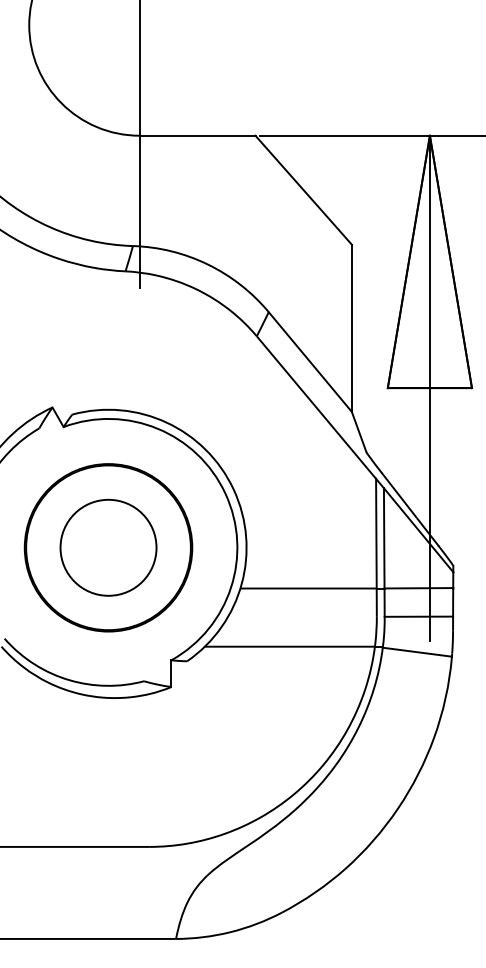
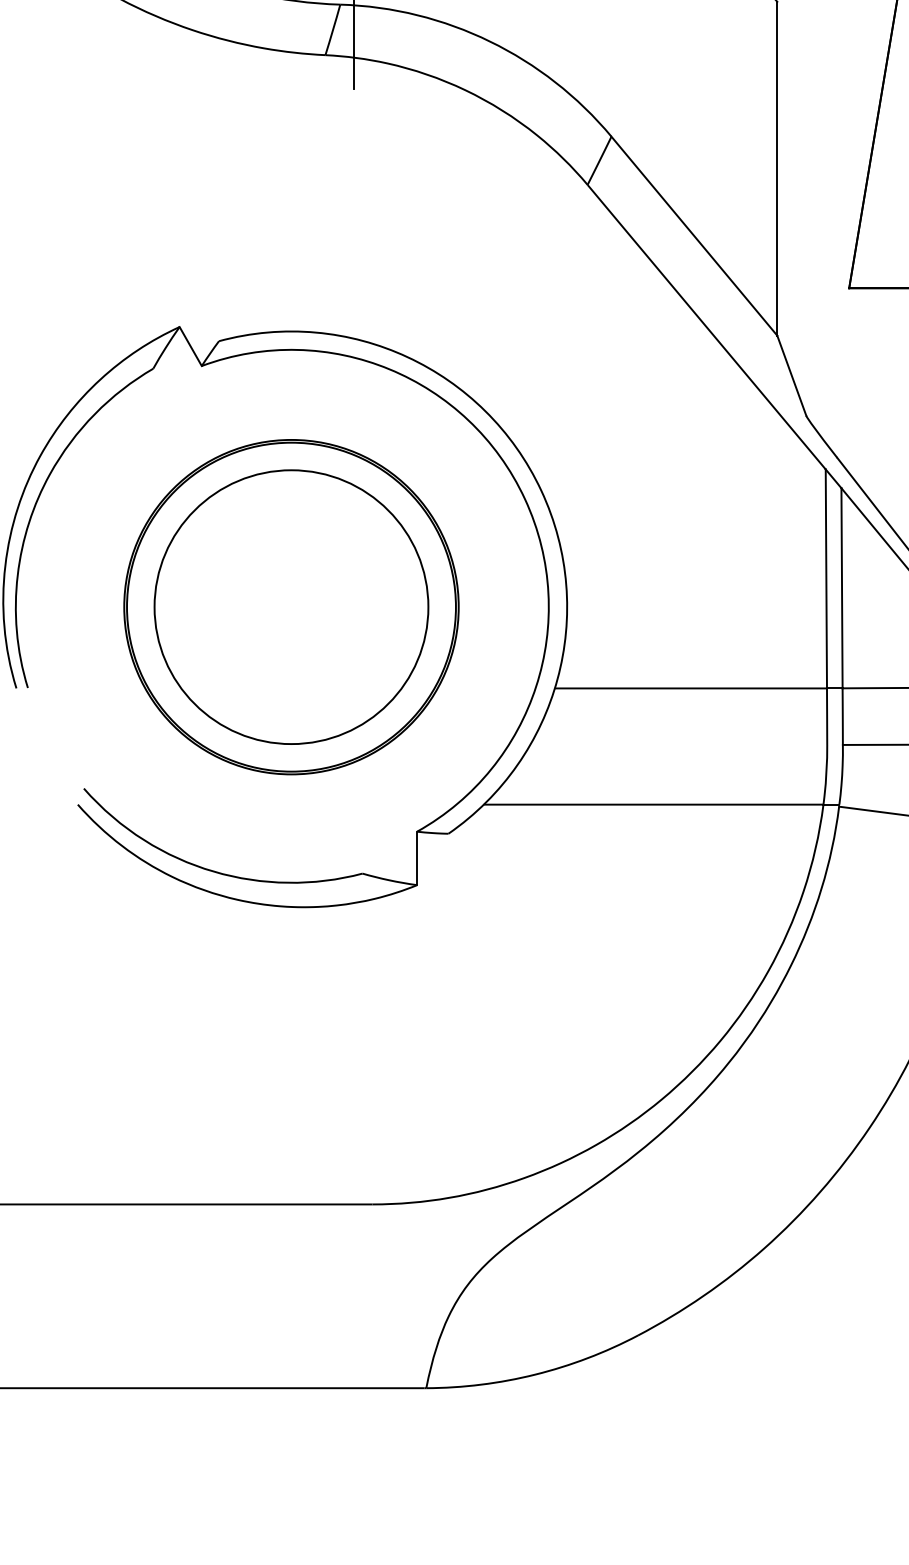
circle: (108, 547) -> (291, 606), size x1.43

